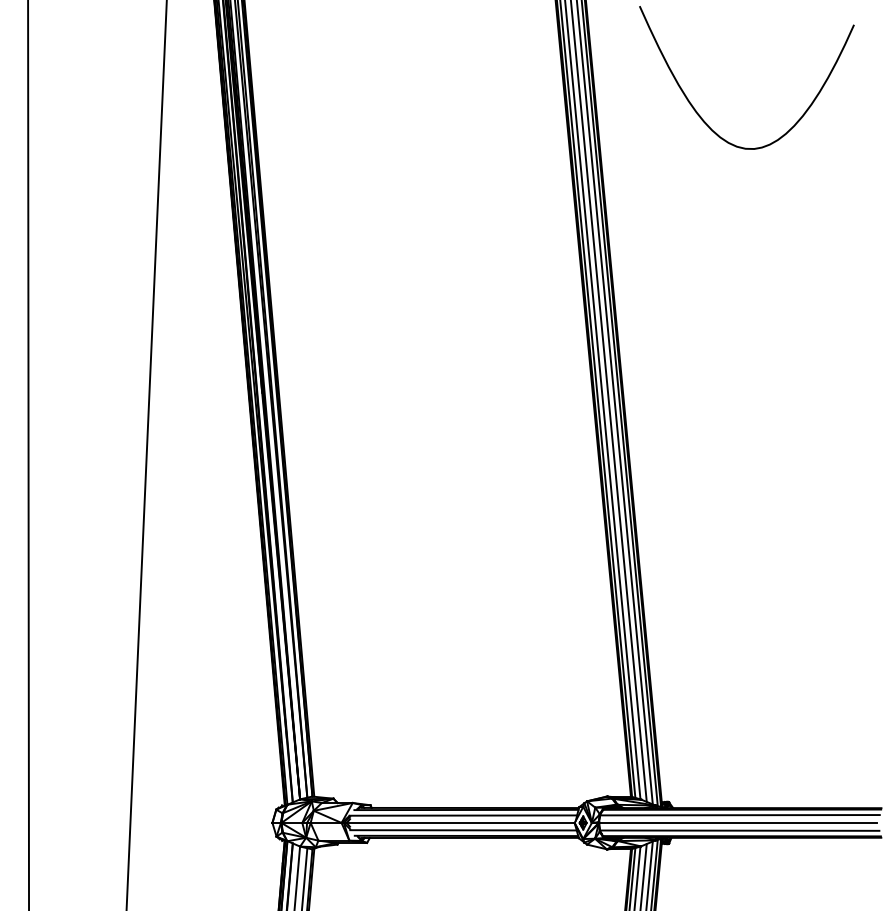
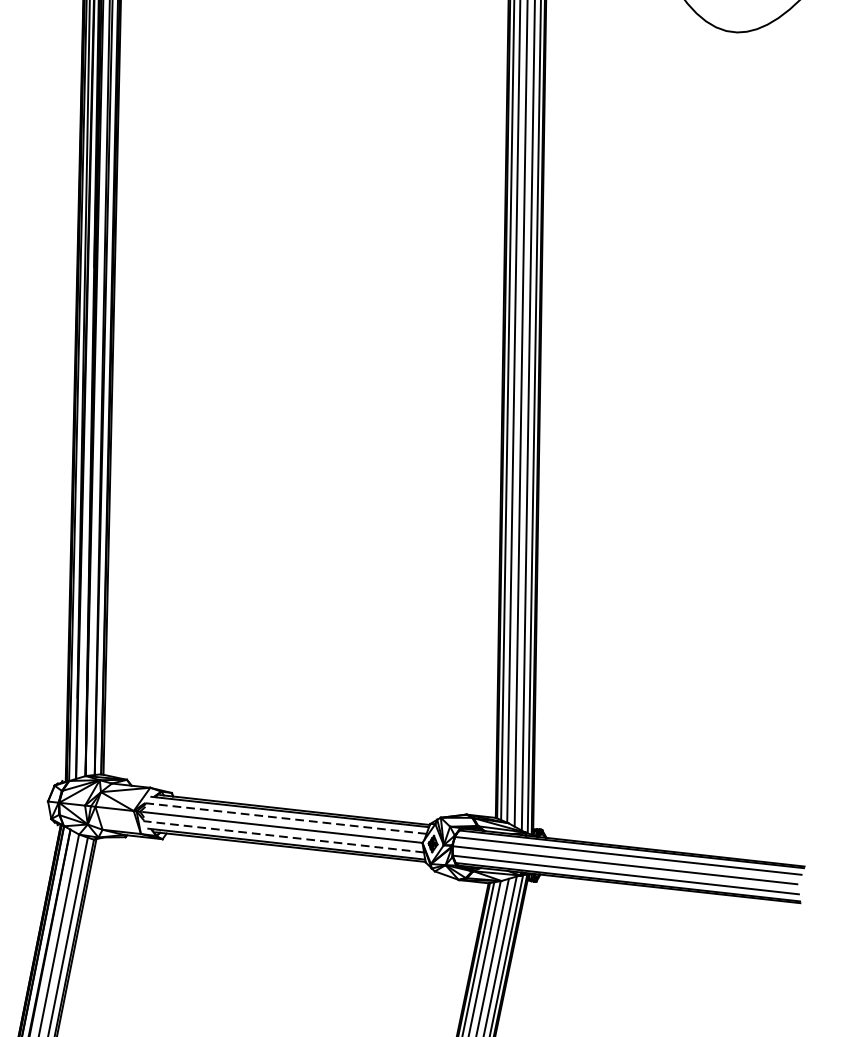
line: (463, 815) -> (285, 818), solid -> dashed
line: (463, 830) -> (283, 837), solid -> dashed

